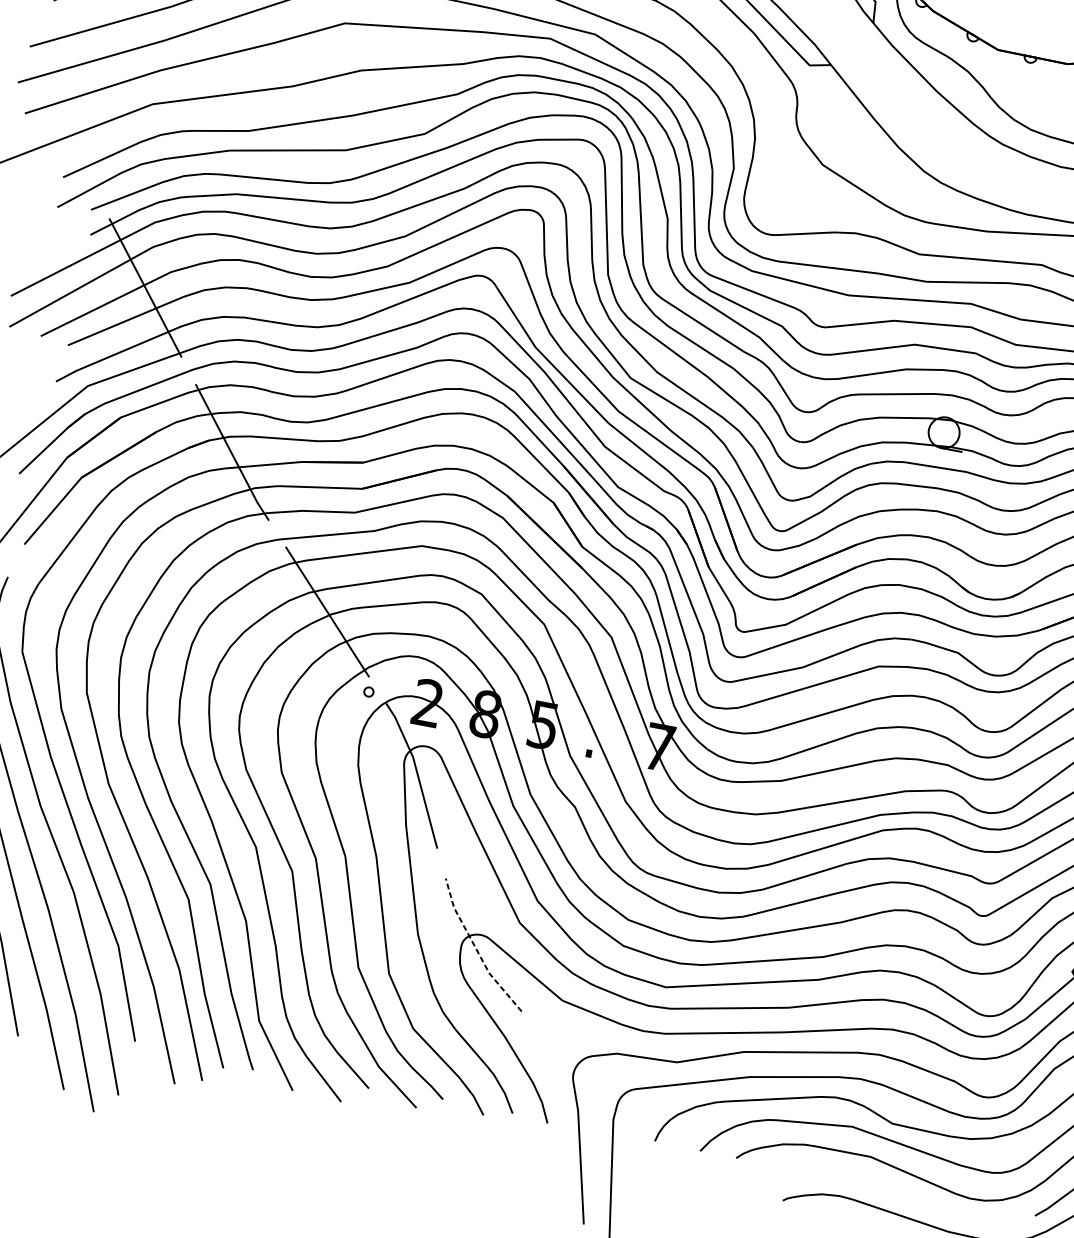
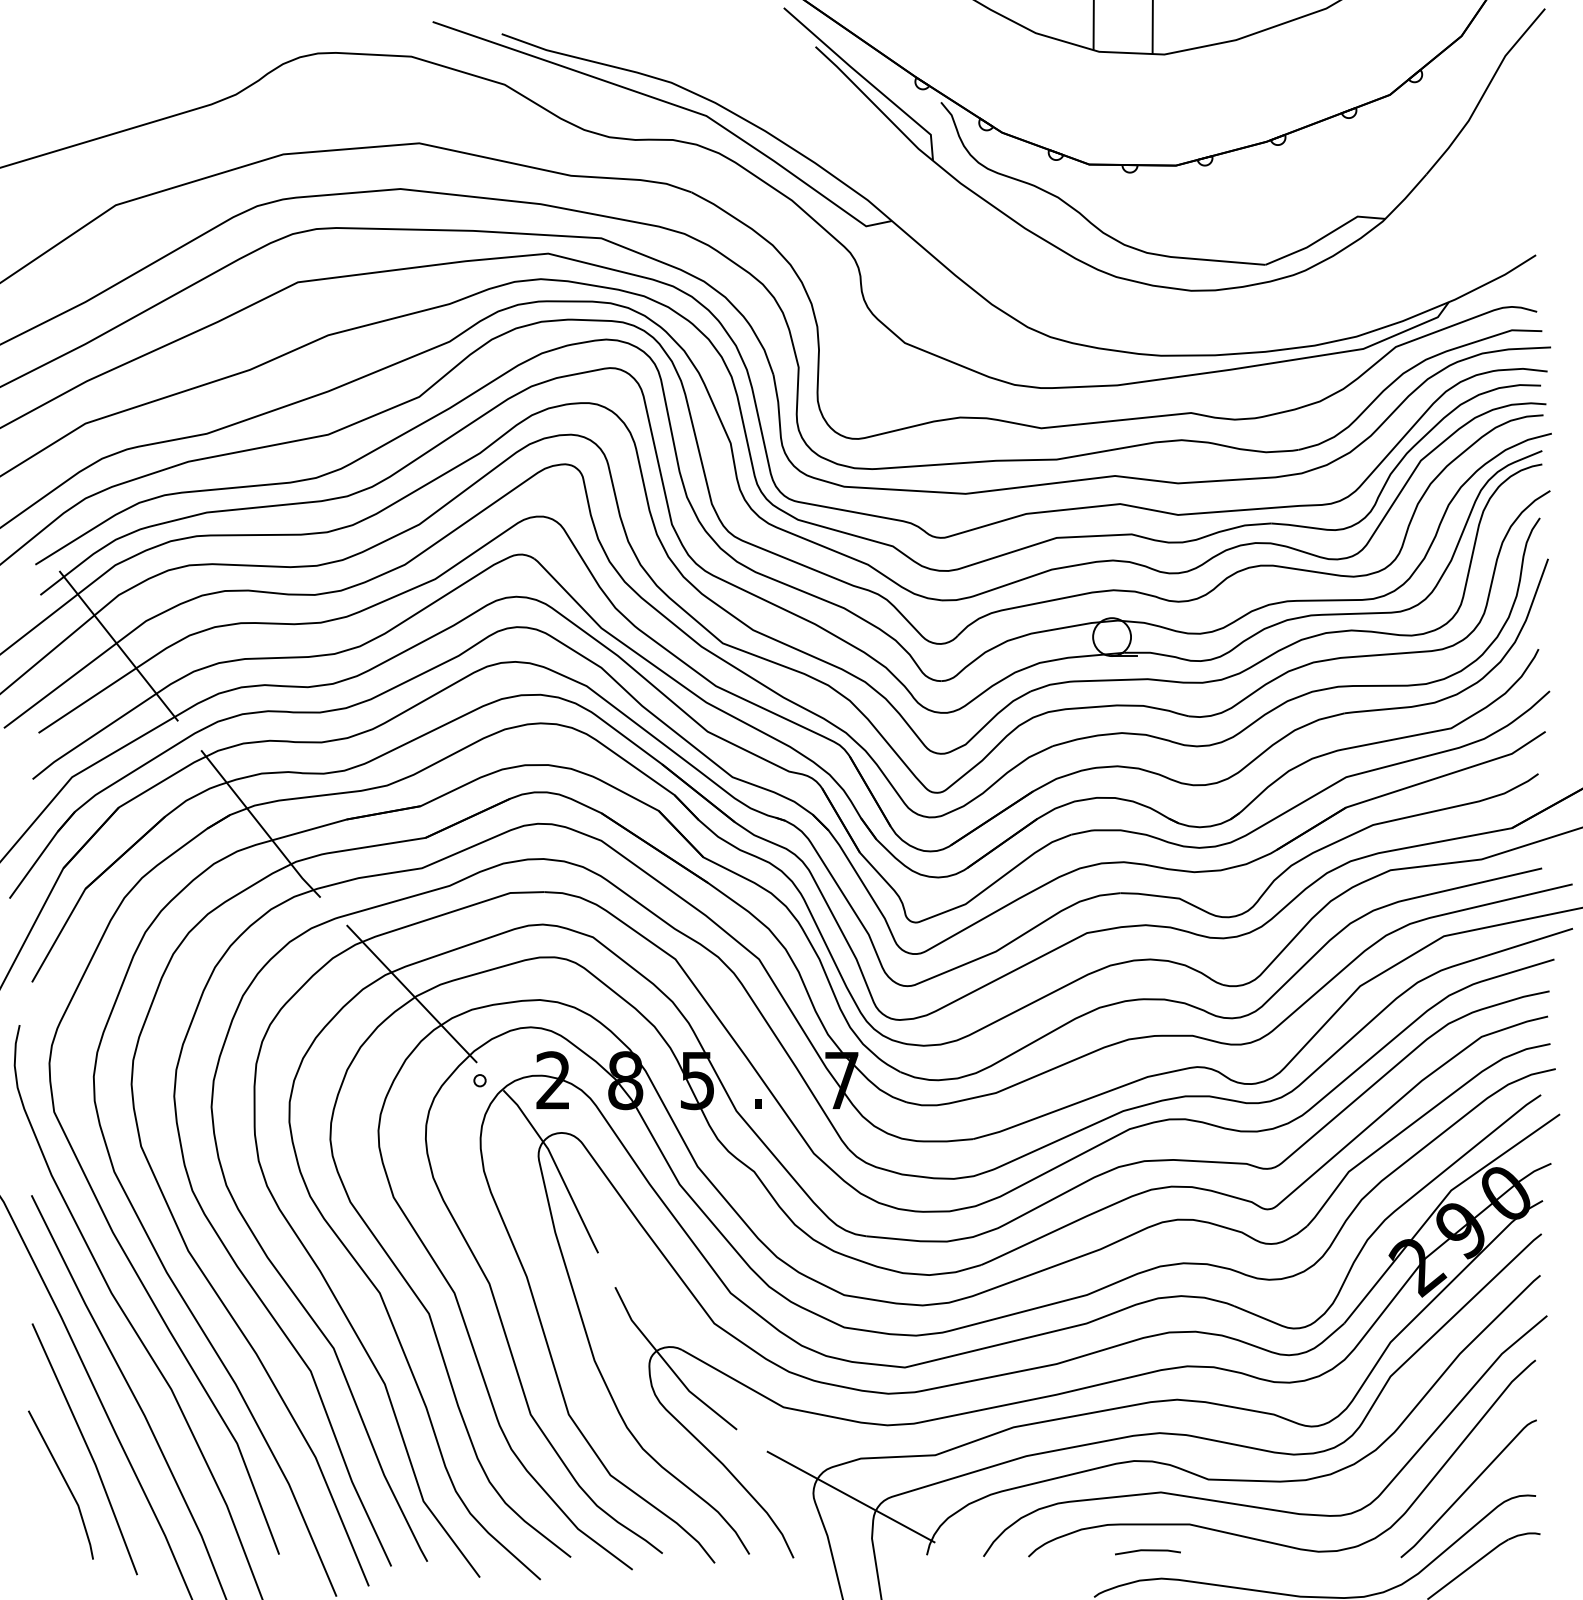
line: (476, 949) -> (668, 1365), dashed -> solid
line: (602, 1082) -> (850, 1496), added
line: (832, 1172) -> (1147, 1551), added

